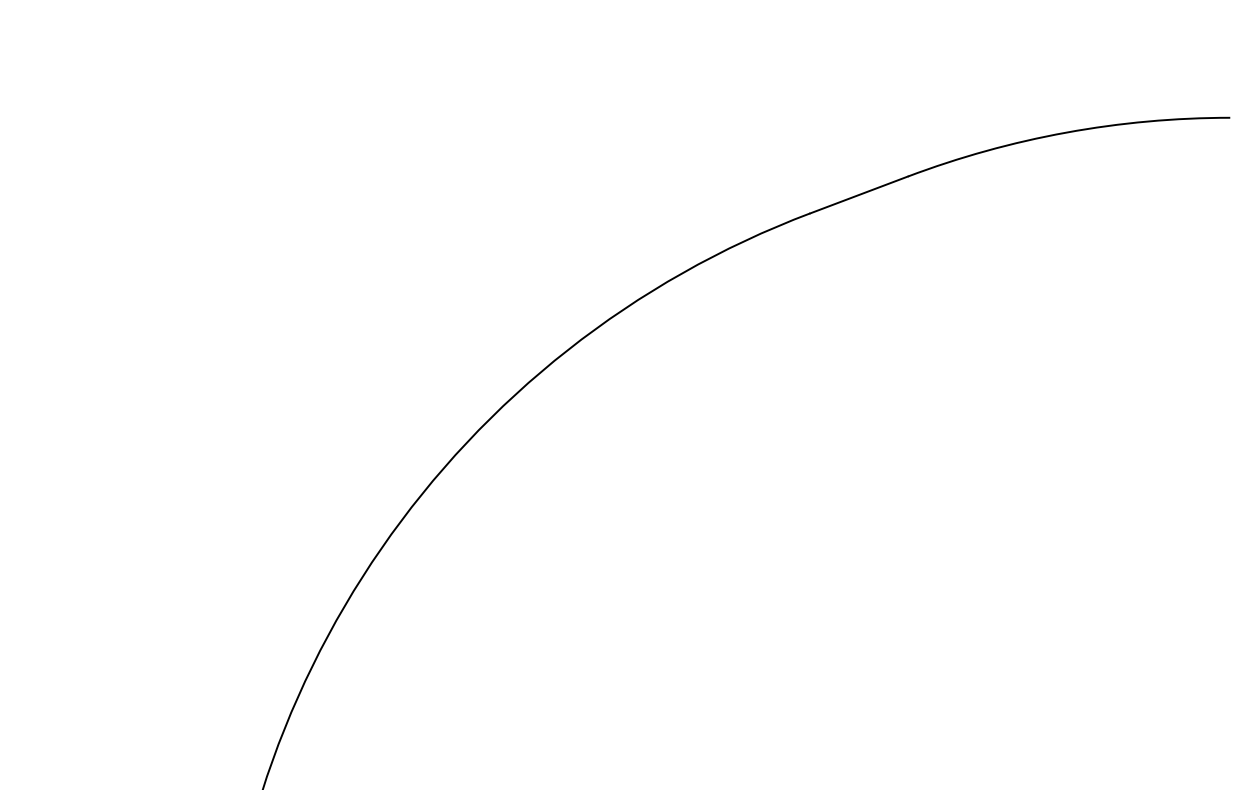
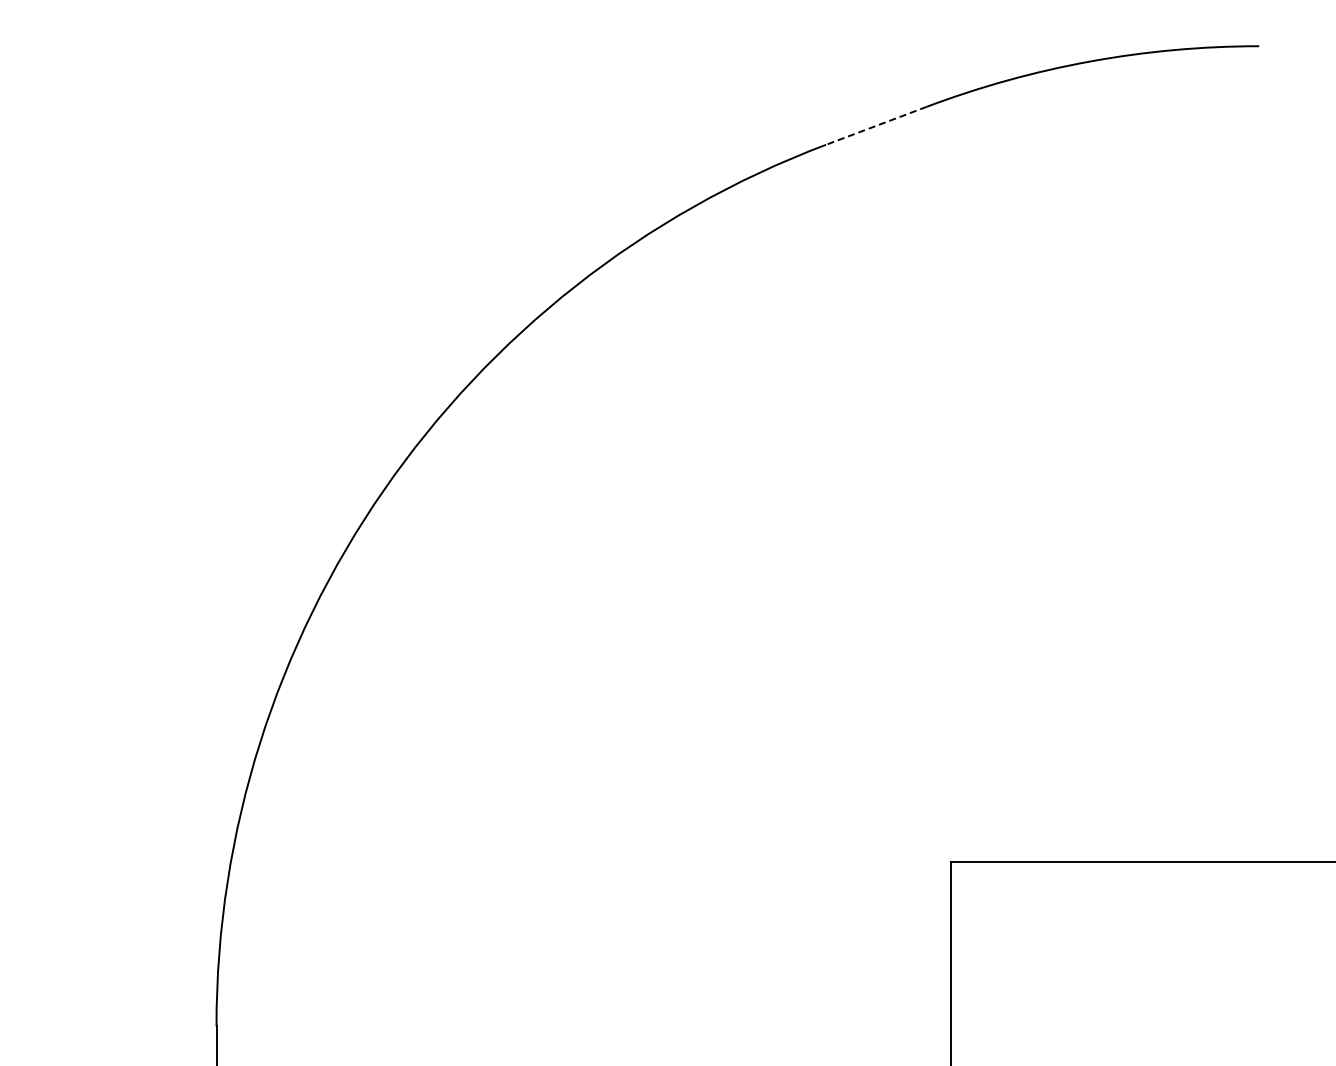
line: (859, 194) -> (876, 125), solid -> dashed

